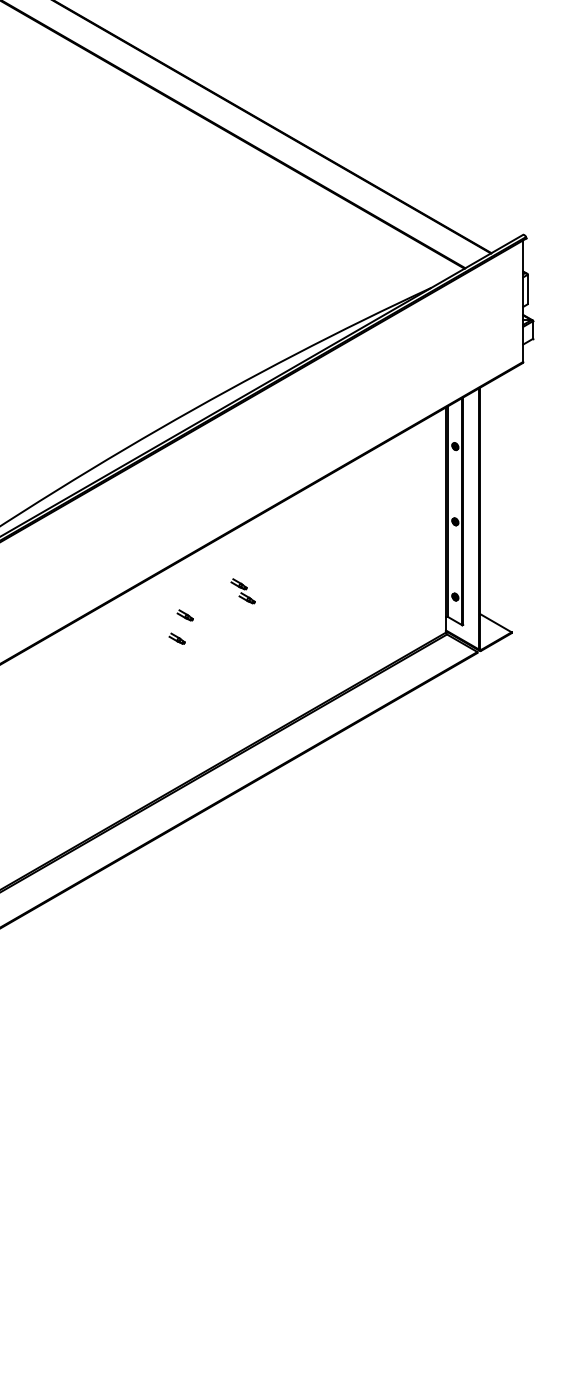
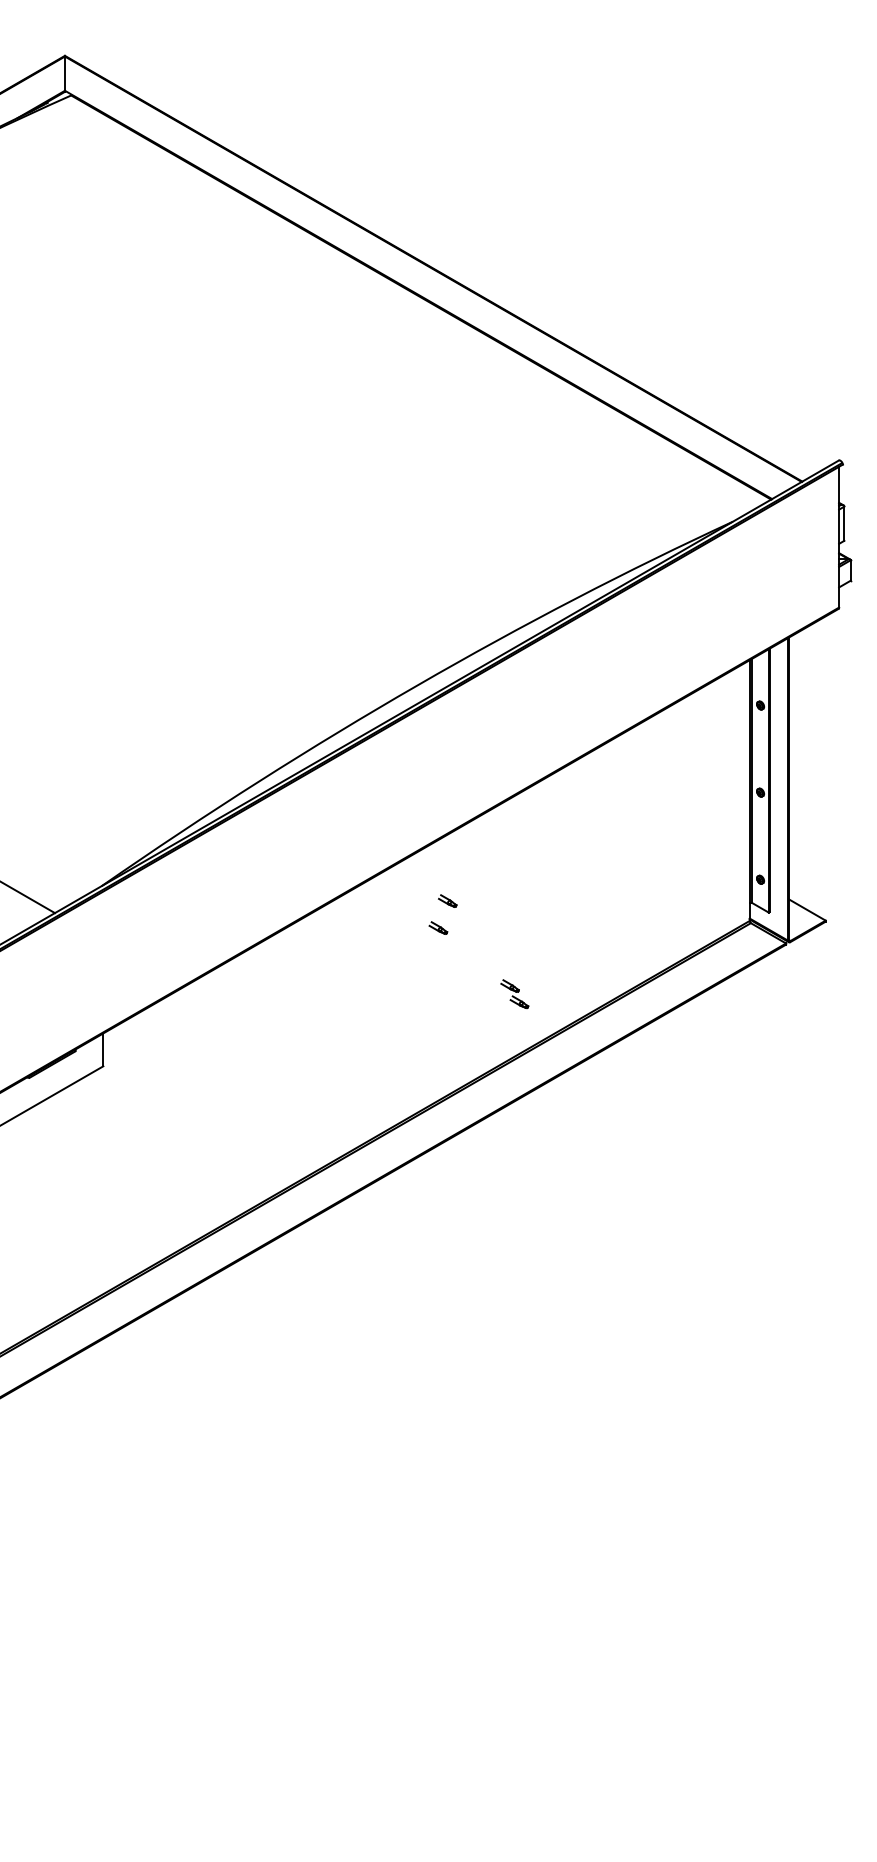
part: (242, 591) -> (514, 994), moved

